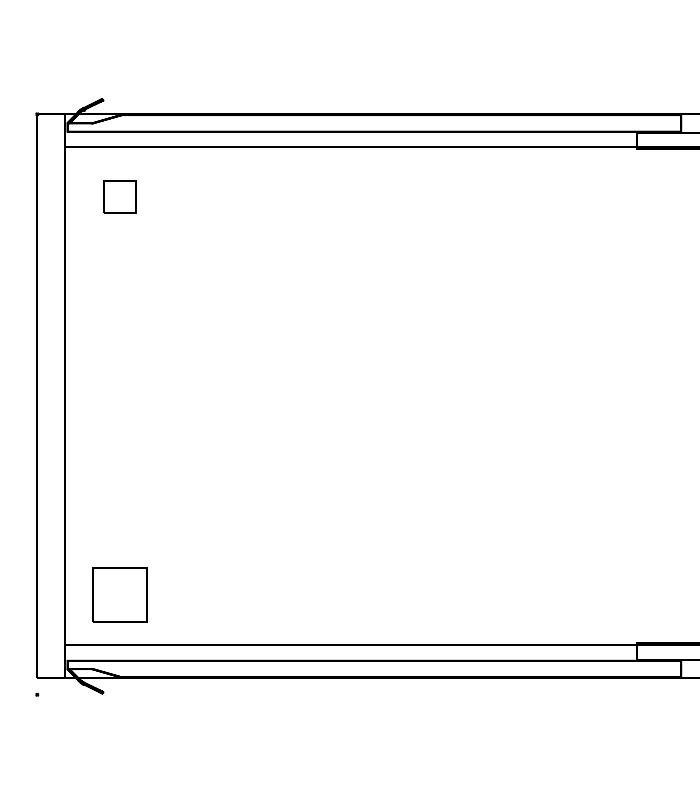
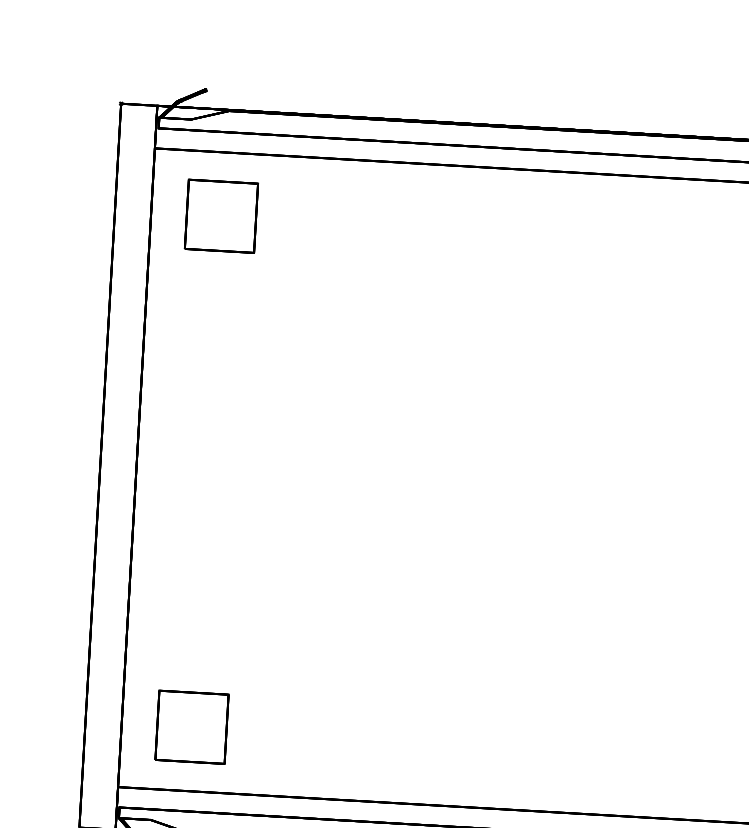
part: (119, 196) -> (220, 215), size x1.67

